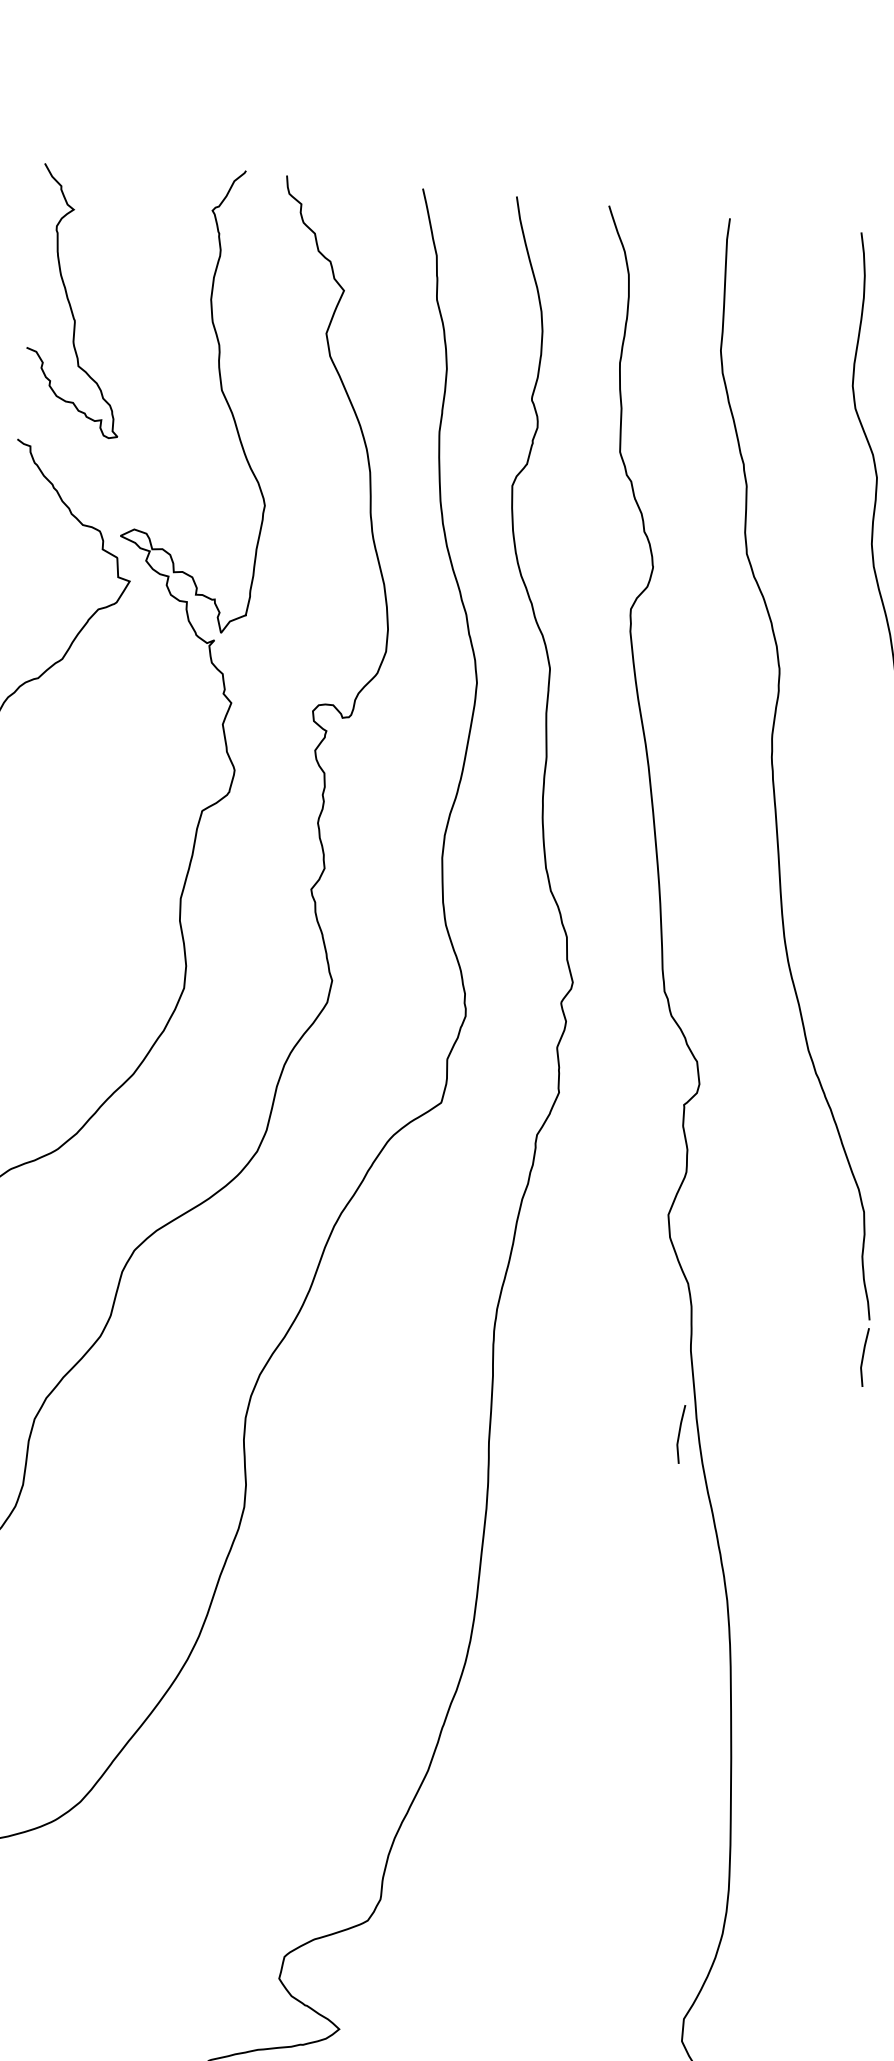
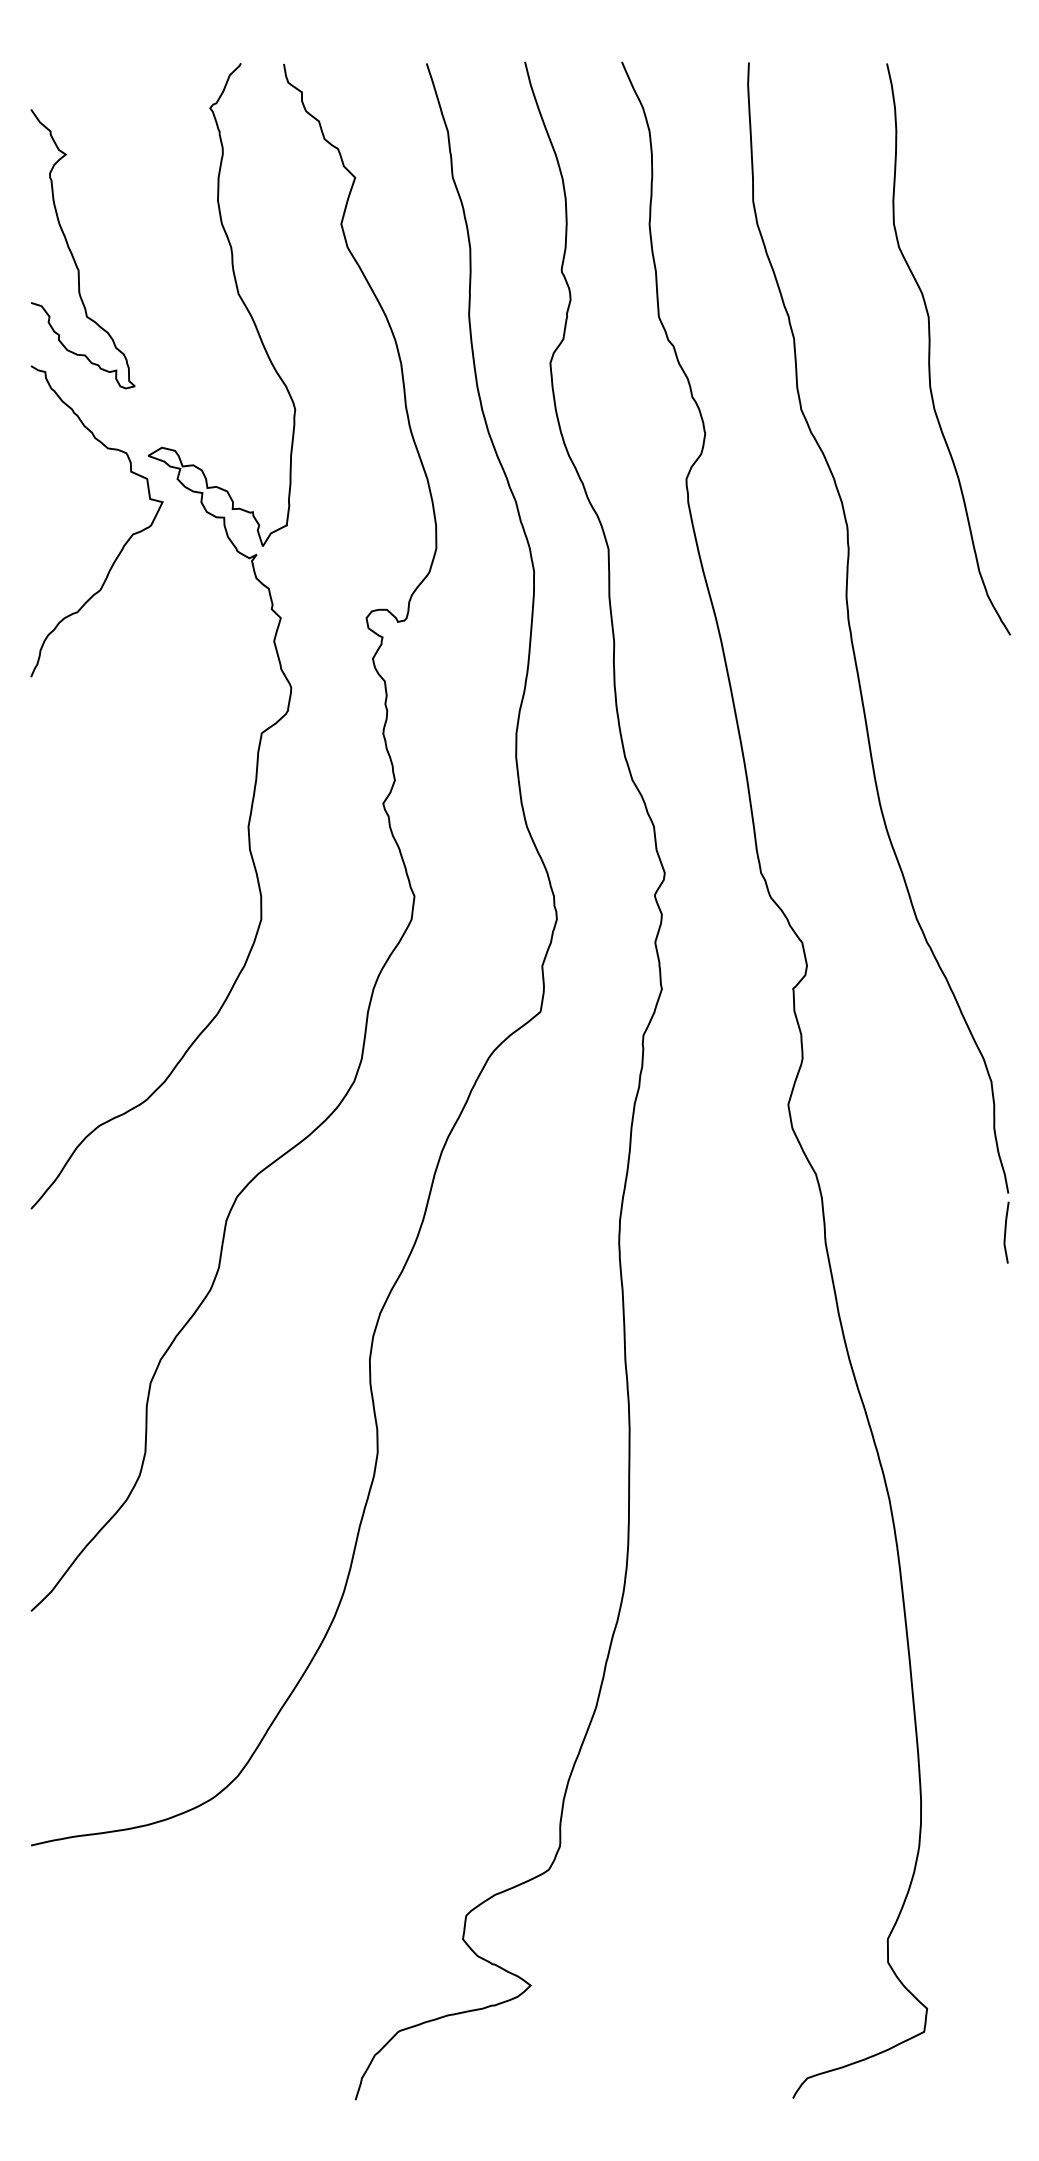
curve: (70, 303) -> (72, 252), moved
curve: (680, 1434) -> (823, 1331), removed

